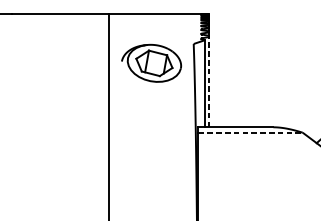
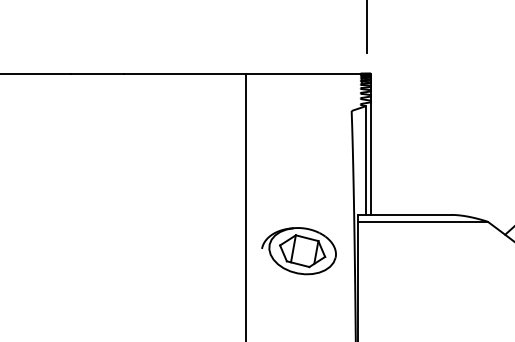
part: (151, 63) -> (298, 251), moved
line: (209, 82) -> (371, 158), dashed -> solid
line: (251, 132) -> (423, 221), dashed -> solid

